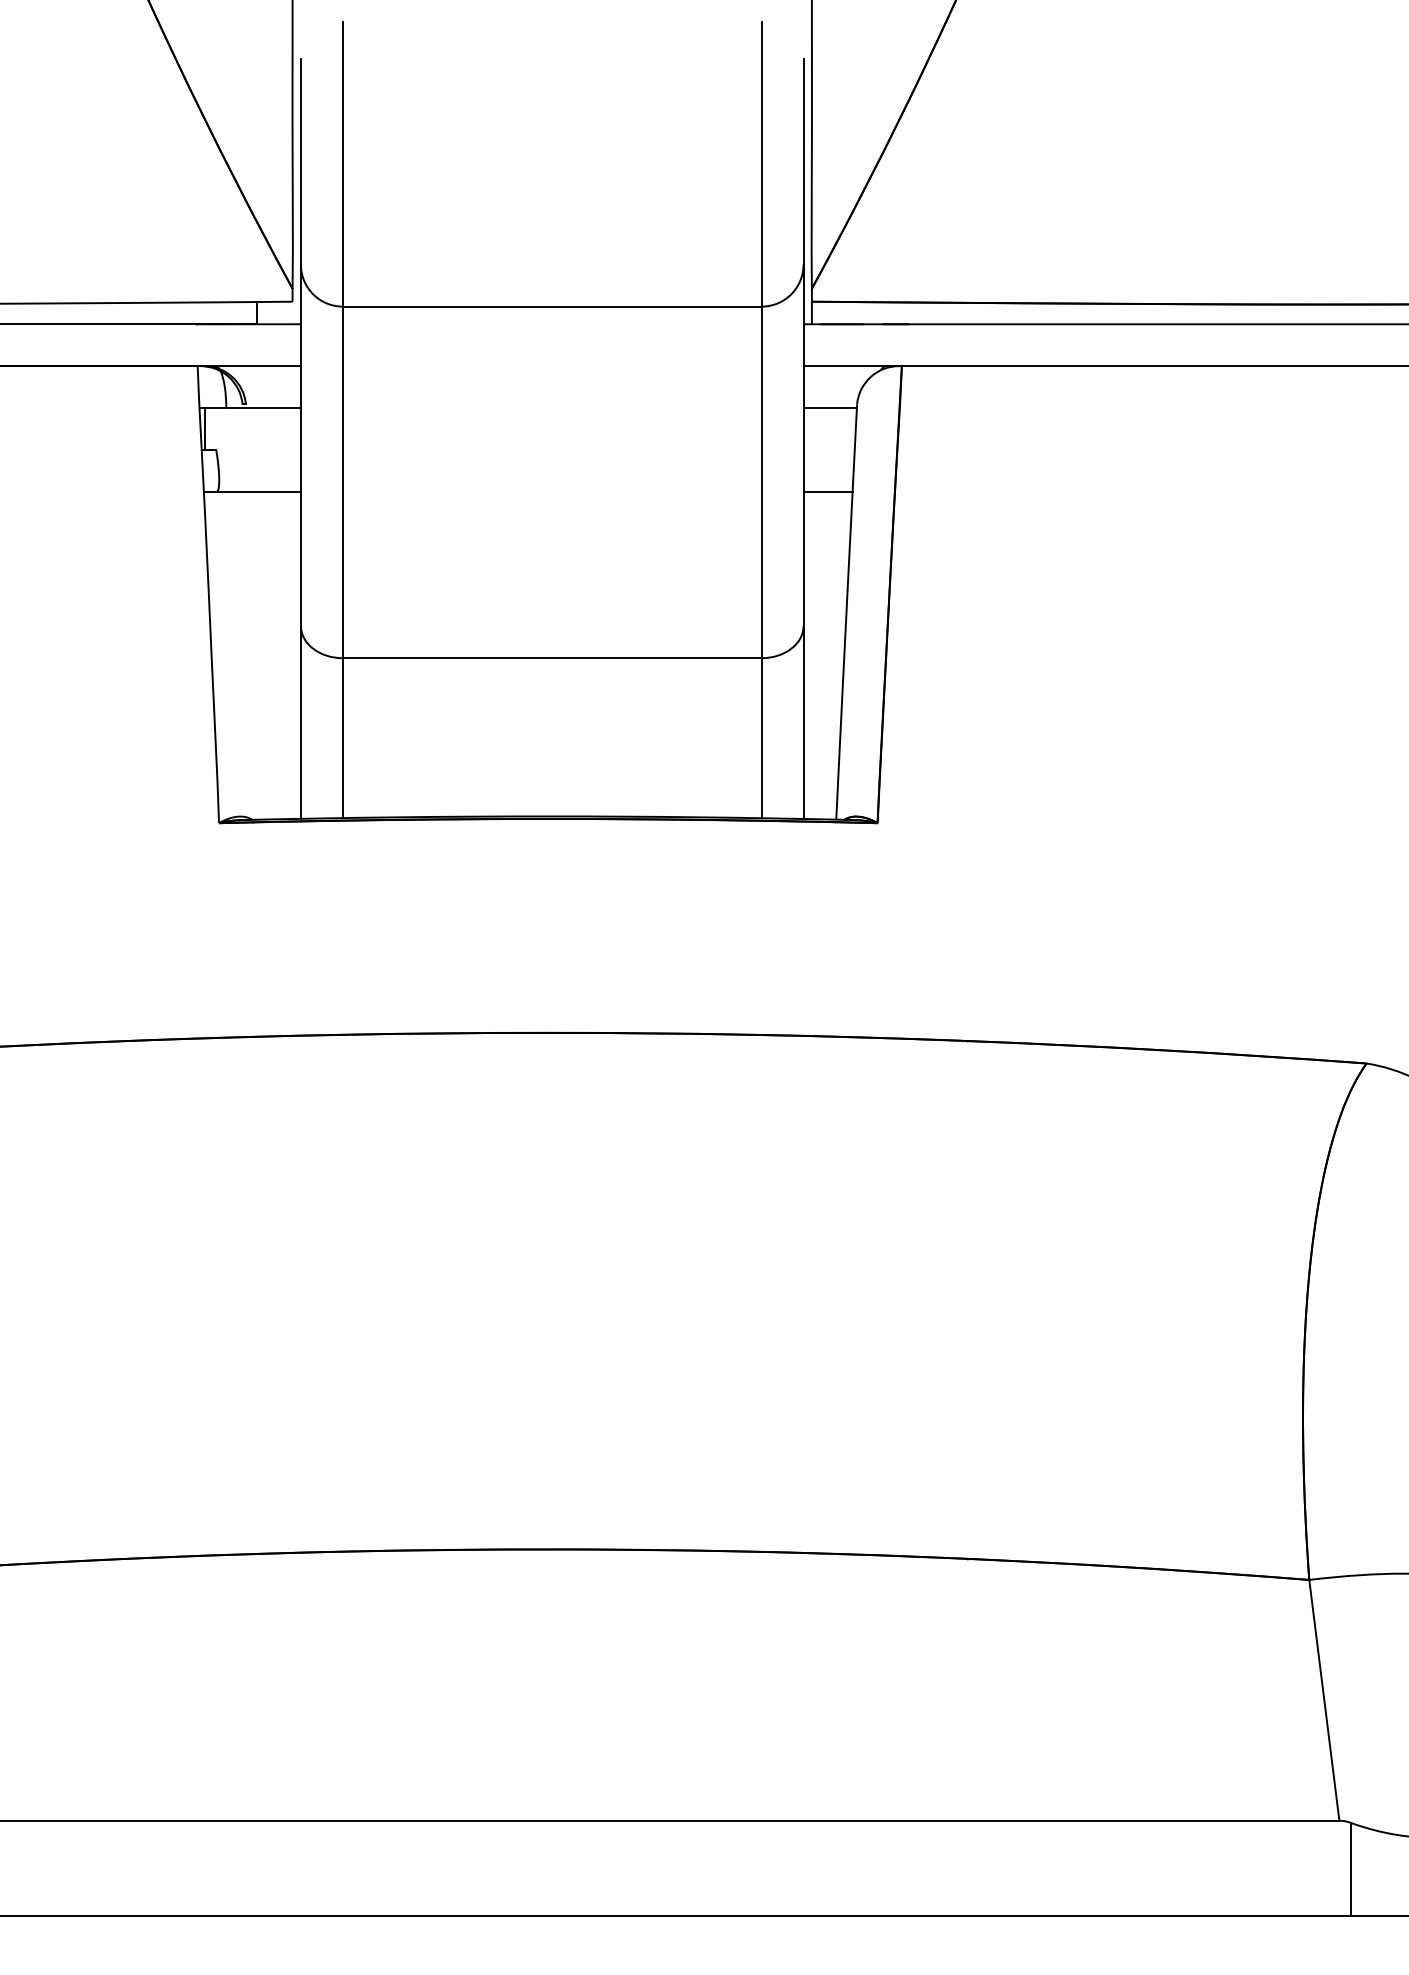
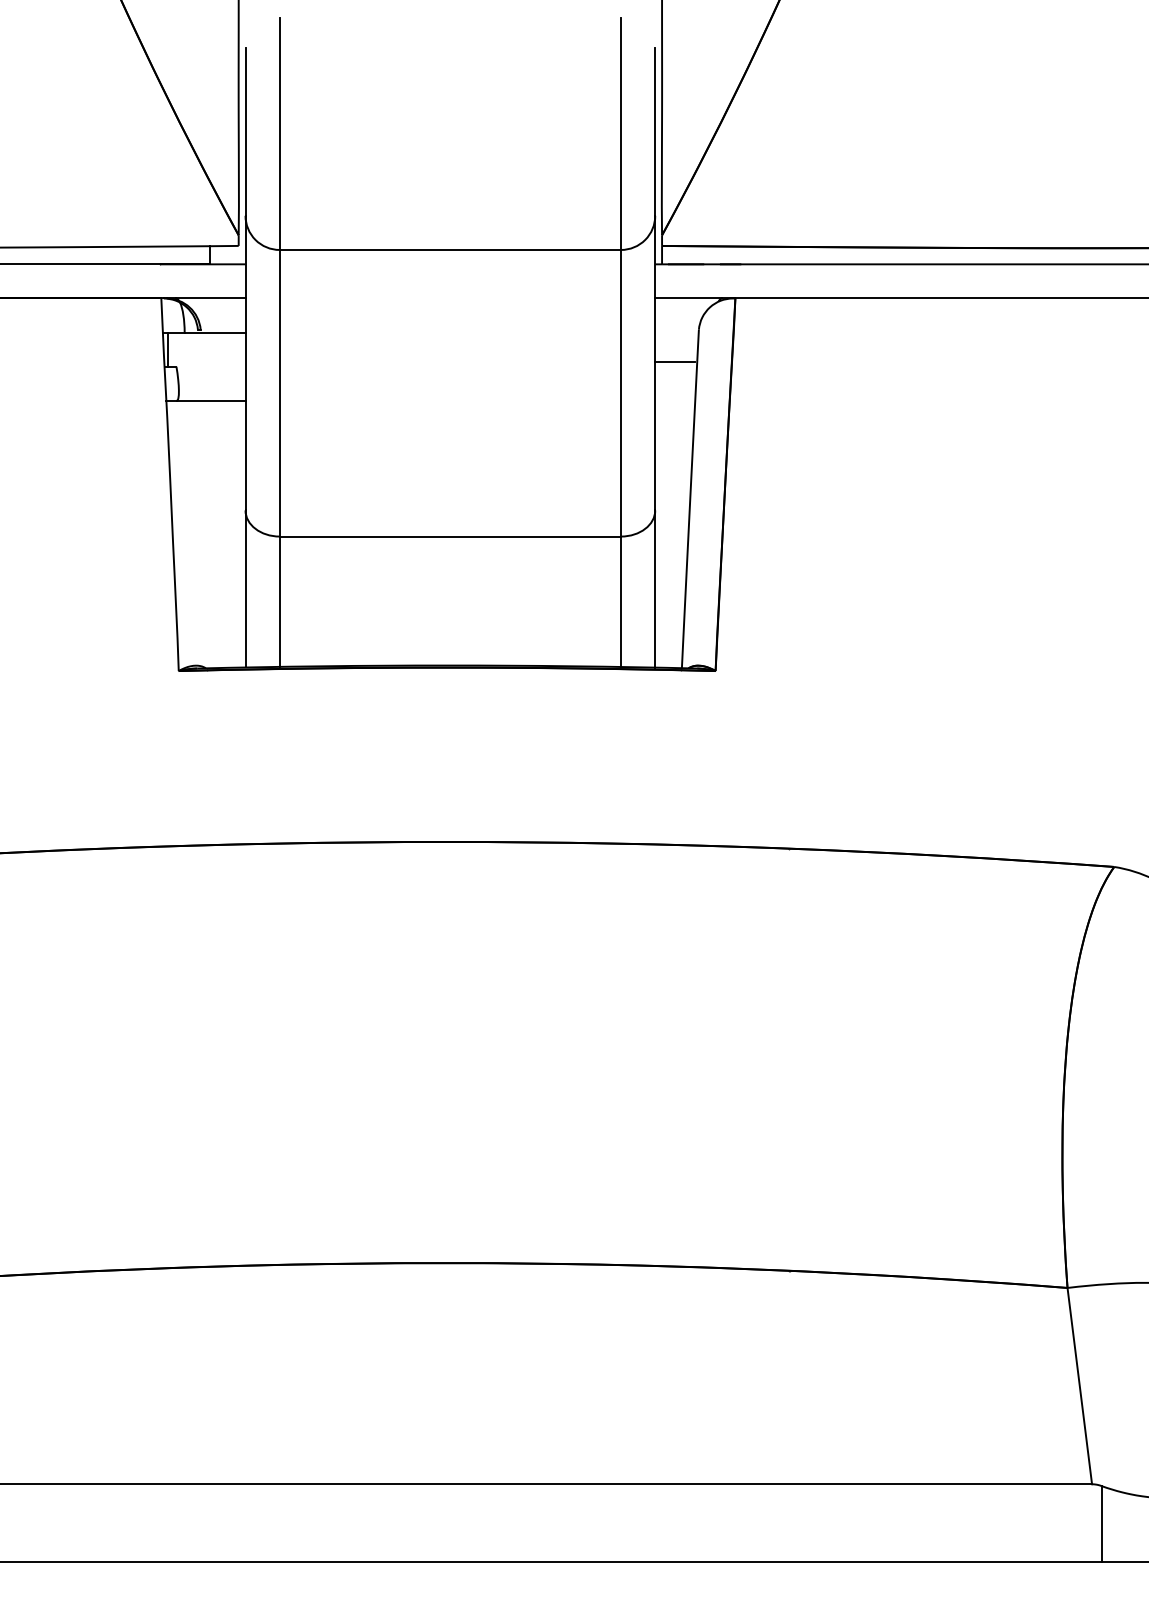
line: (829, 408) -> (676, 332), removed
line: (827, 491) -> (674, 361), moved

